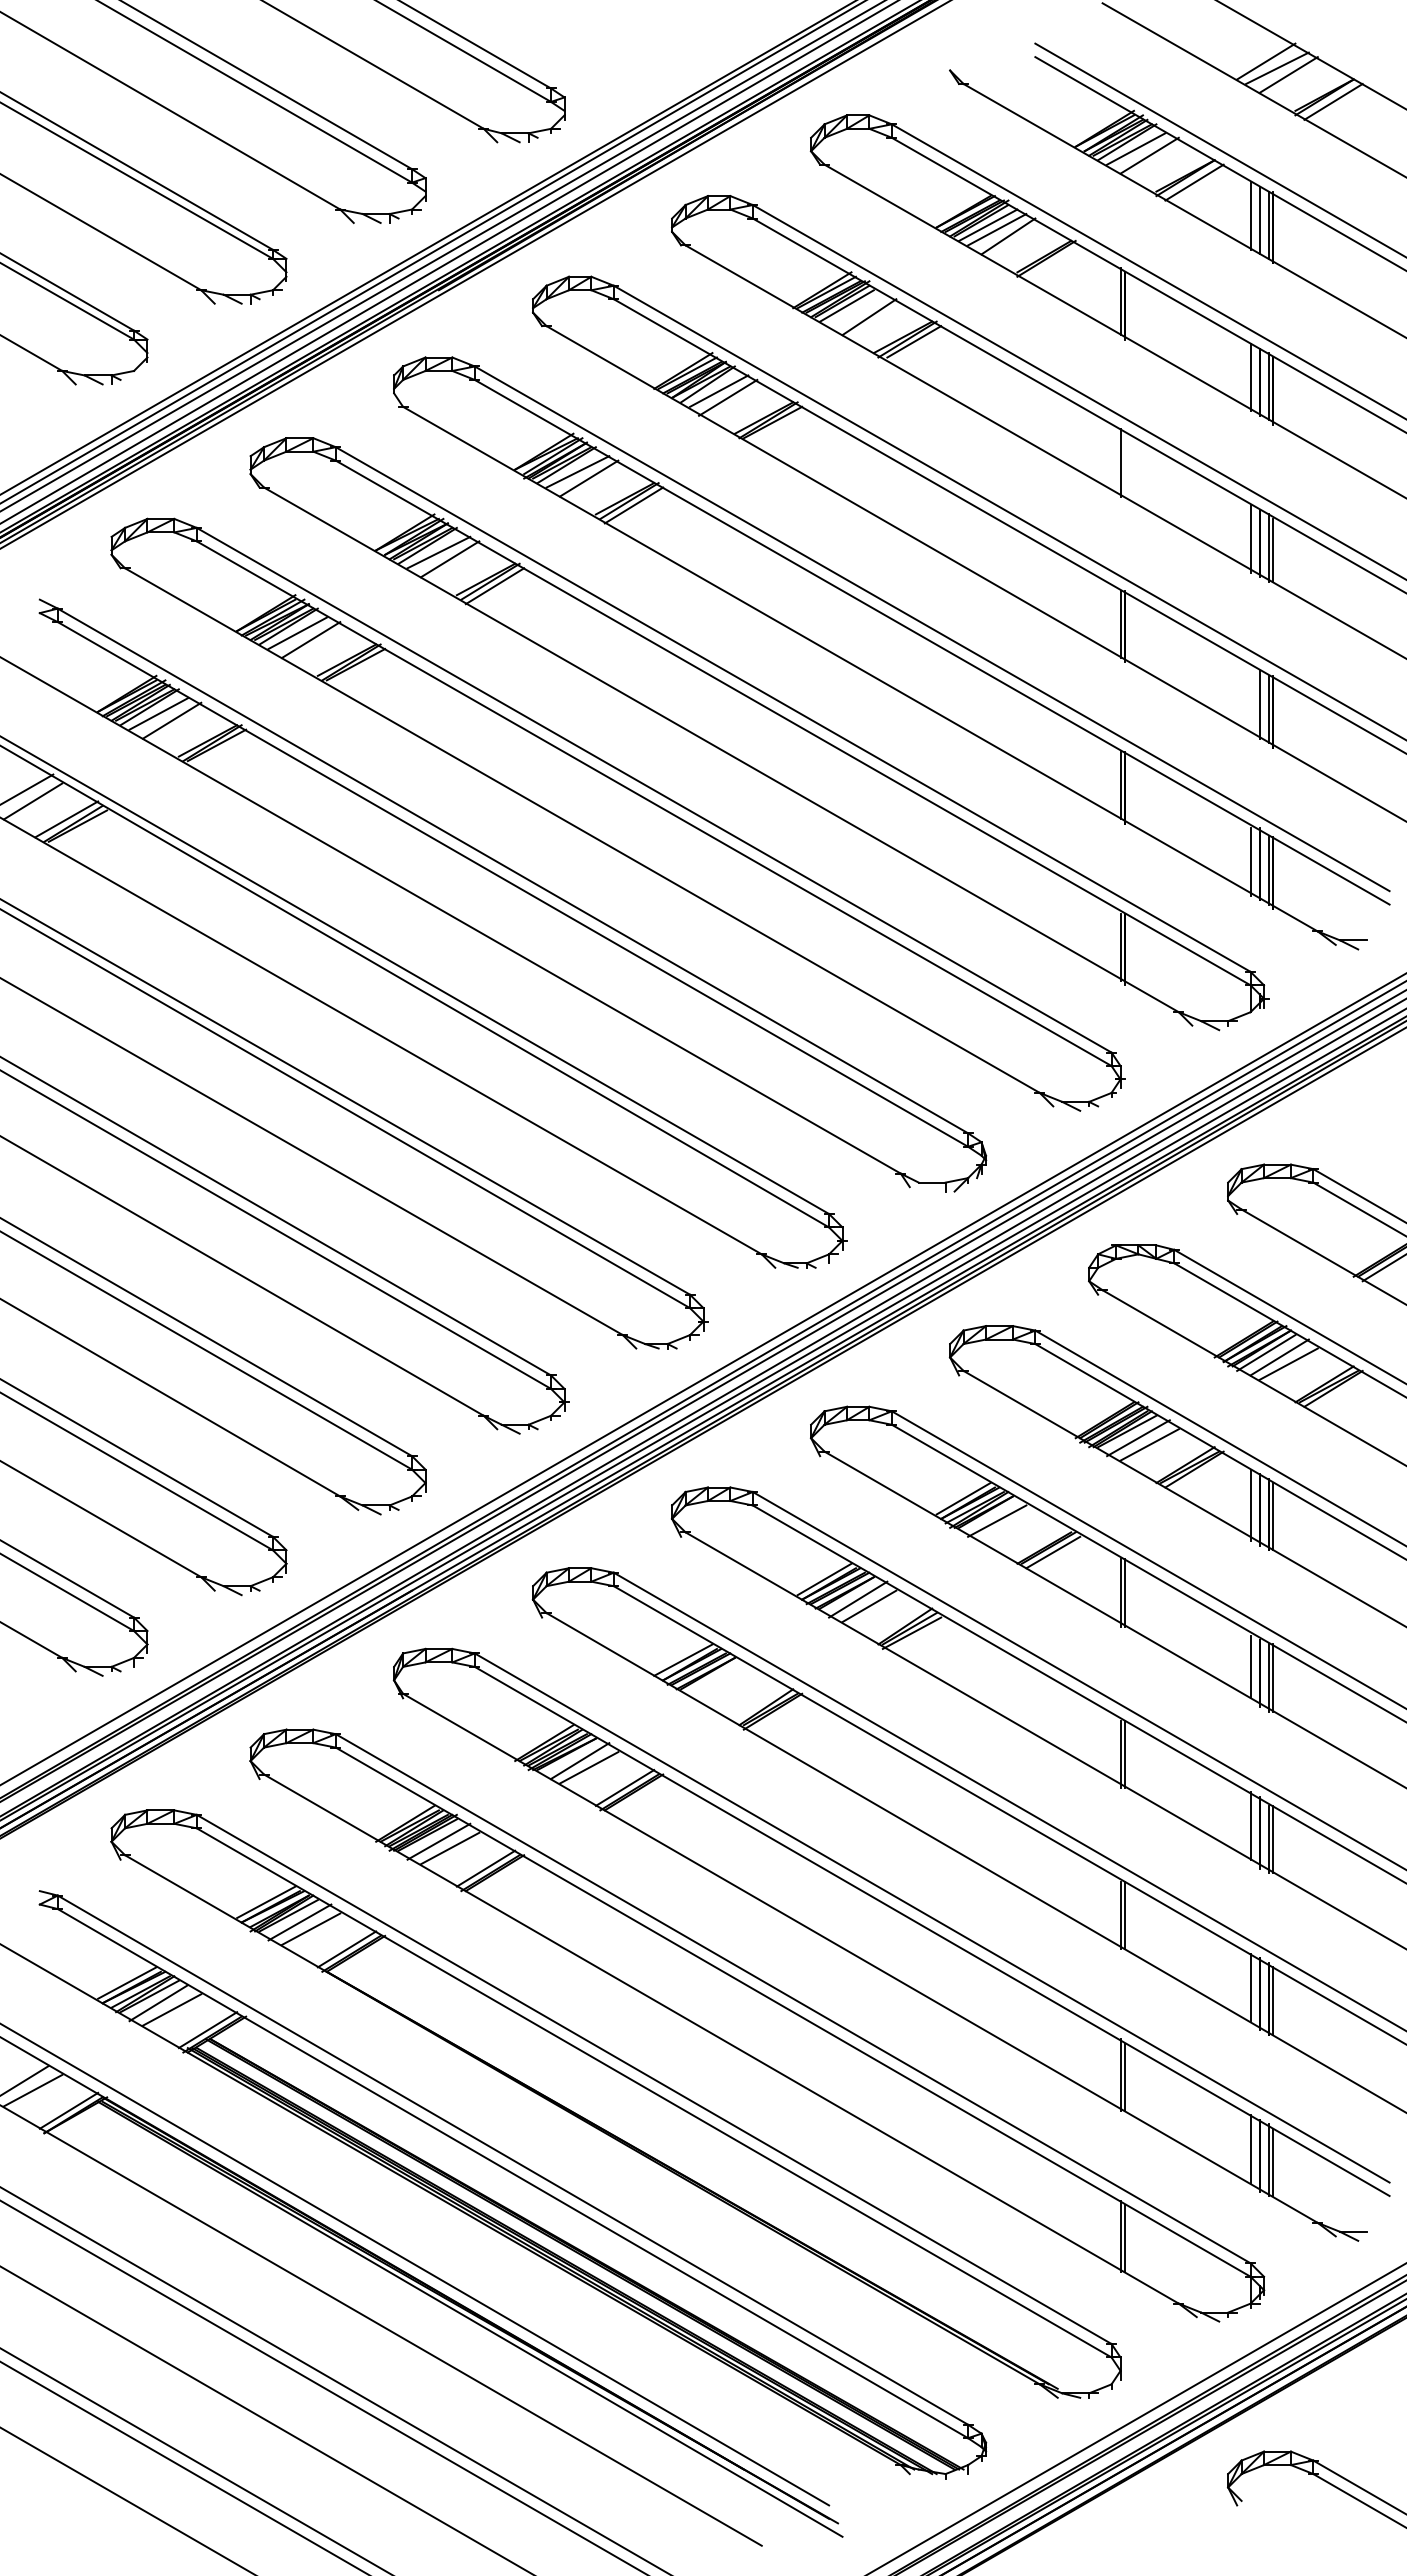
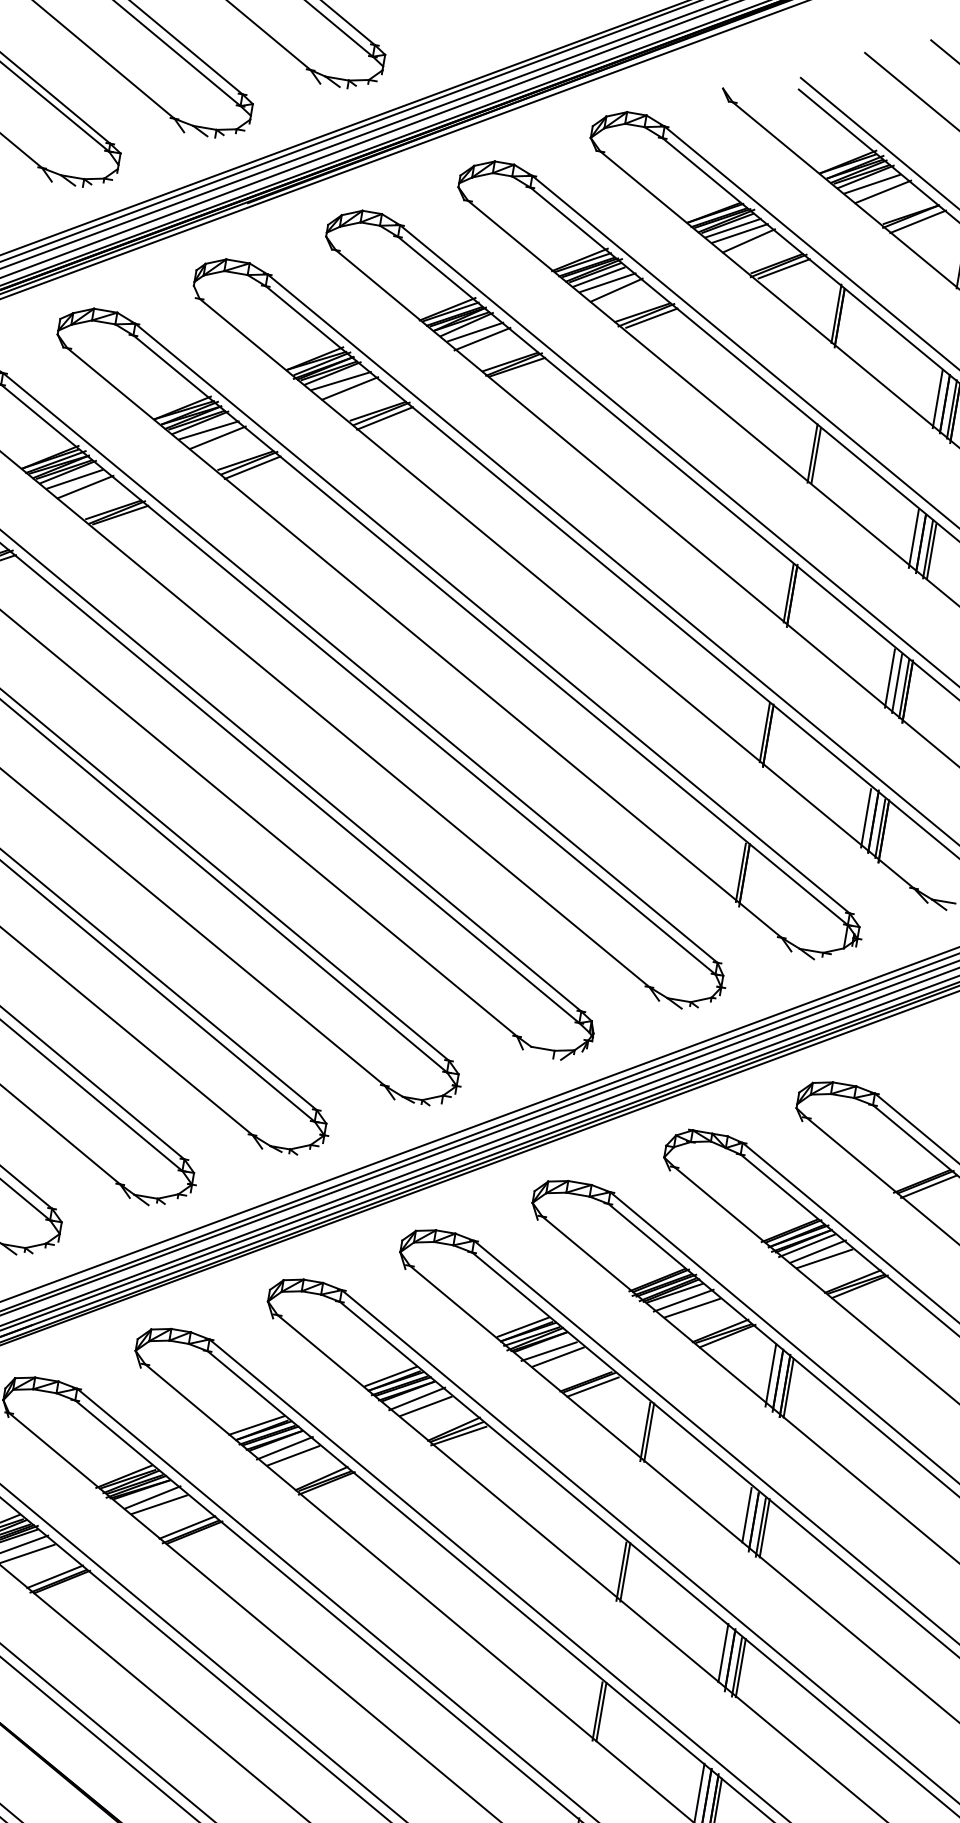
line: (1053, 260) -> (784, 268), added
line: (858, 310) -> (608, 282), added
line: (1125, 464) -> (816, 455), added
line: (1250, 700) -> (889, 678), added
line: (1008, 1525) -> (558, 1357), added
line: (719, 1680) -> (285, 1448), added
line: (730, 1686) -> (293, 1455), added

